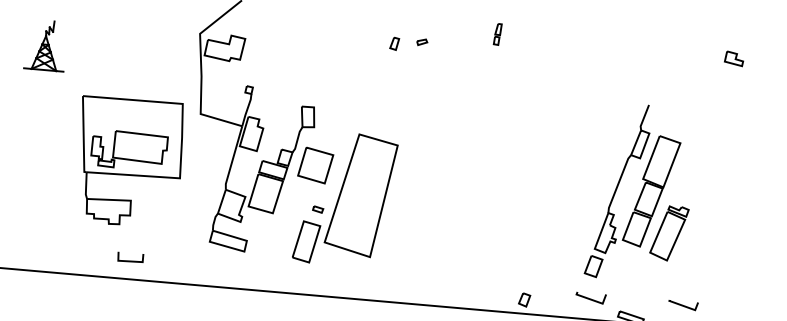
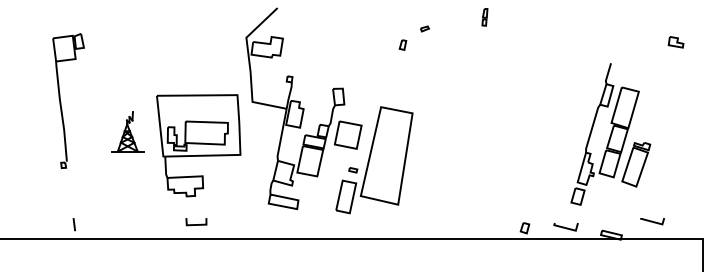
part: (394, 43) -> (402, 44), moved
part: (45, 44) -> (127, 131), moved
part: (733, 58) -> (675, 42), moved
line: (130, 260) -> (196, 224), moved
line: (590, 298) -> (565, 227), moved

